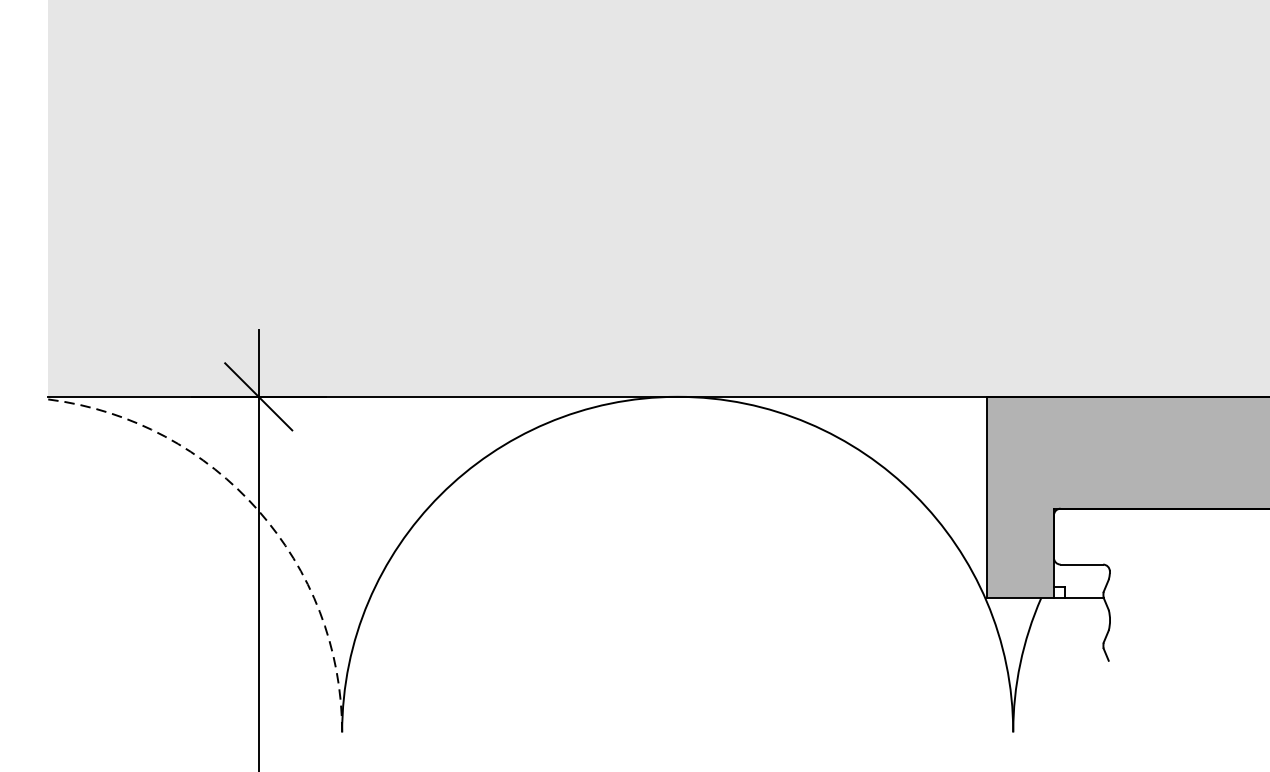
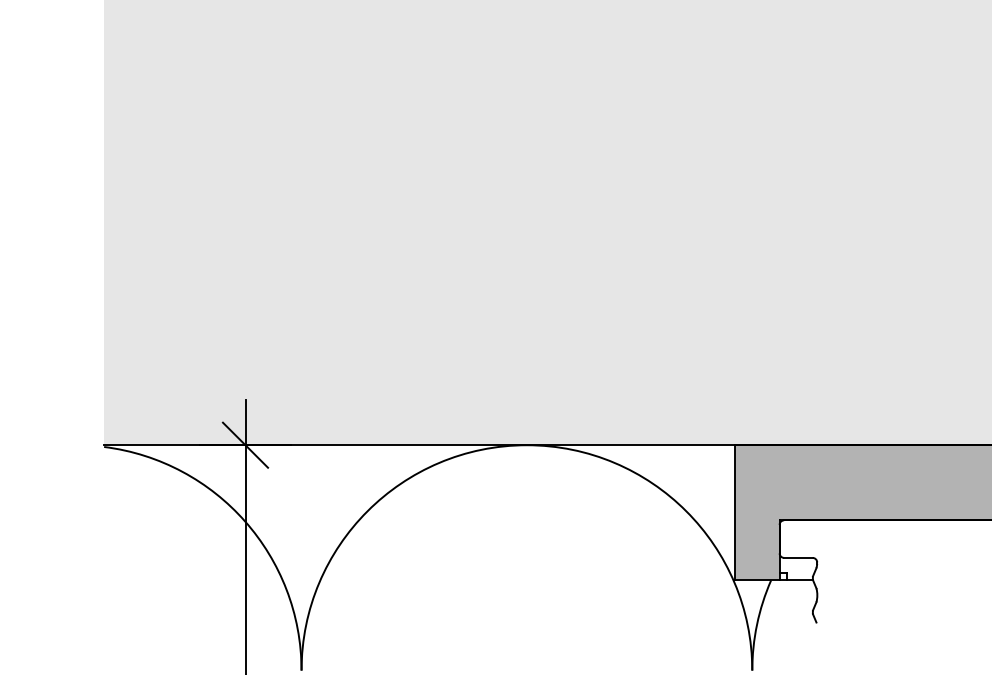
arc: (258, 510) -> (245, 521), dashed -> solid

